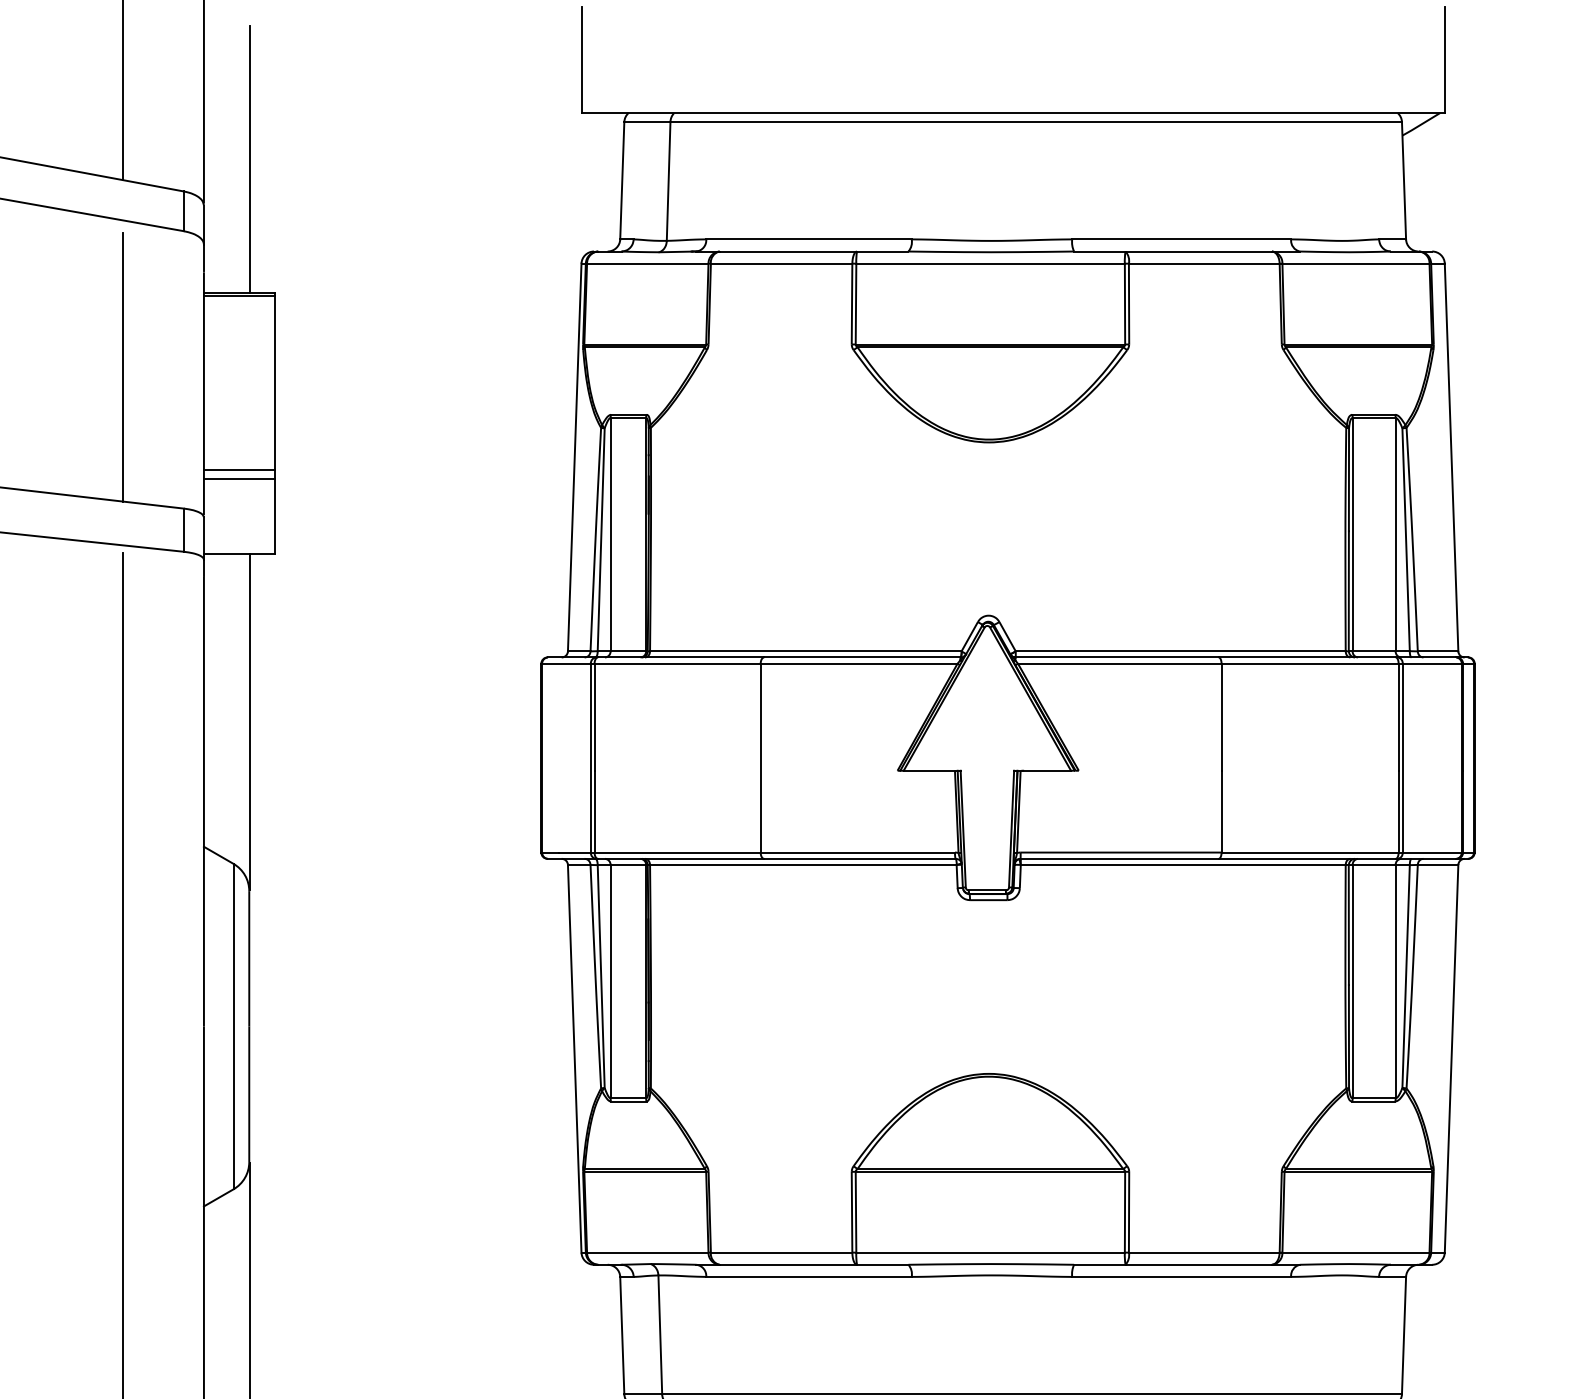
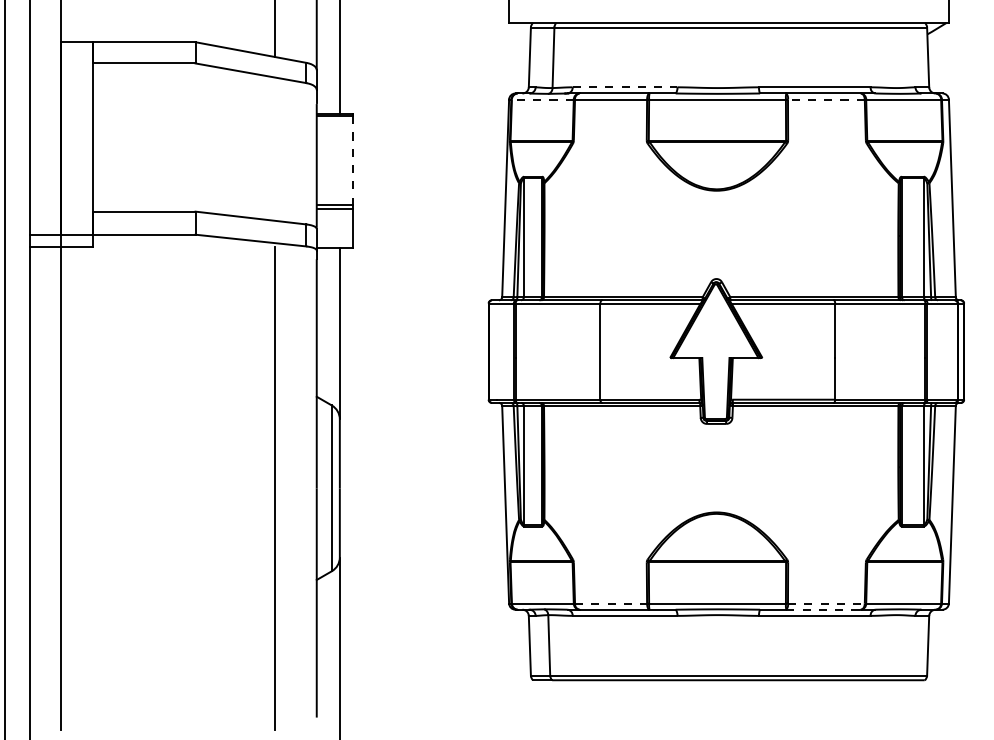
line: (809, 239) -> (625, 87), solid -> dashed
line: (647, 263) -> (542, 99), solid -> dashed
line: (1202, 263) -> (825, 99), solid -> dashed
line: (122, 367) -> (275, 152), removed
line: (274, 385) -> (352, 161), solid -> dashed
line: (782, 1252) -> (611, 603), solid -> dashed
line: (1204, 1252) -> (826, 603), solid -> dashed
line: (1200, 1264) -> (824, 609), solid -> dashed

